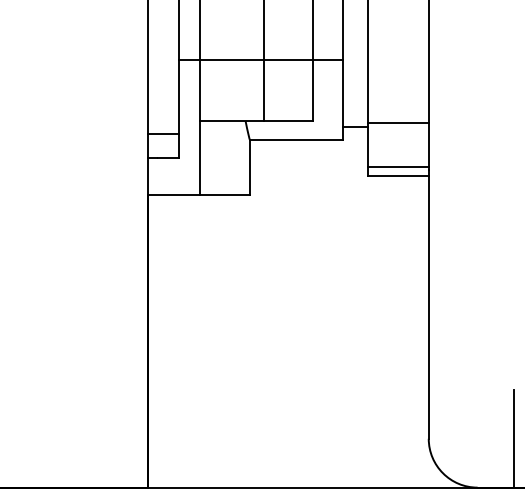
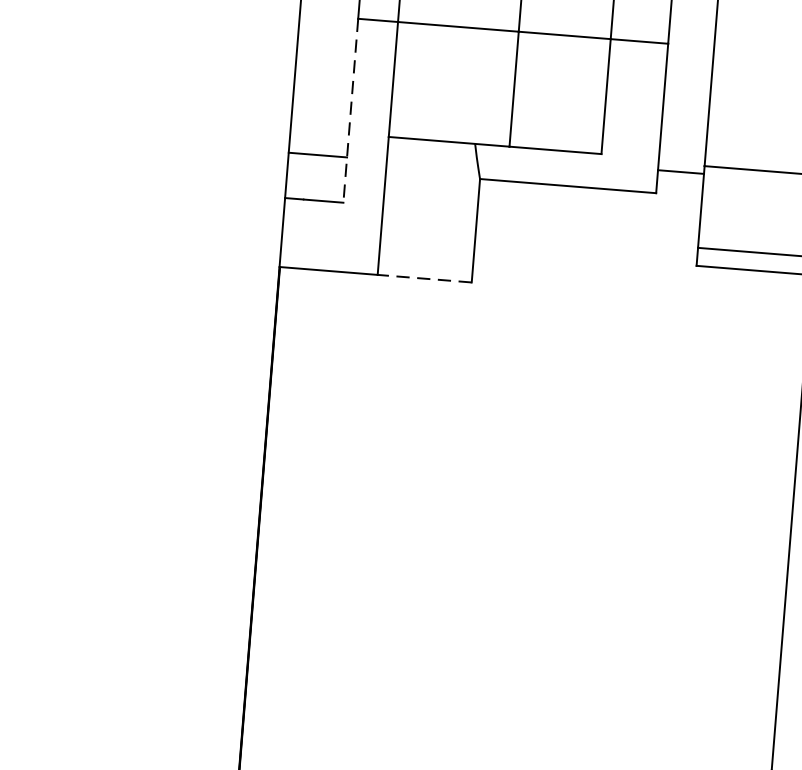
line: (178, 109) -> (350, 111), solid -> dashed
line: (224, 194) -> (424, 278), solid -> dashed

